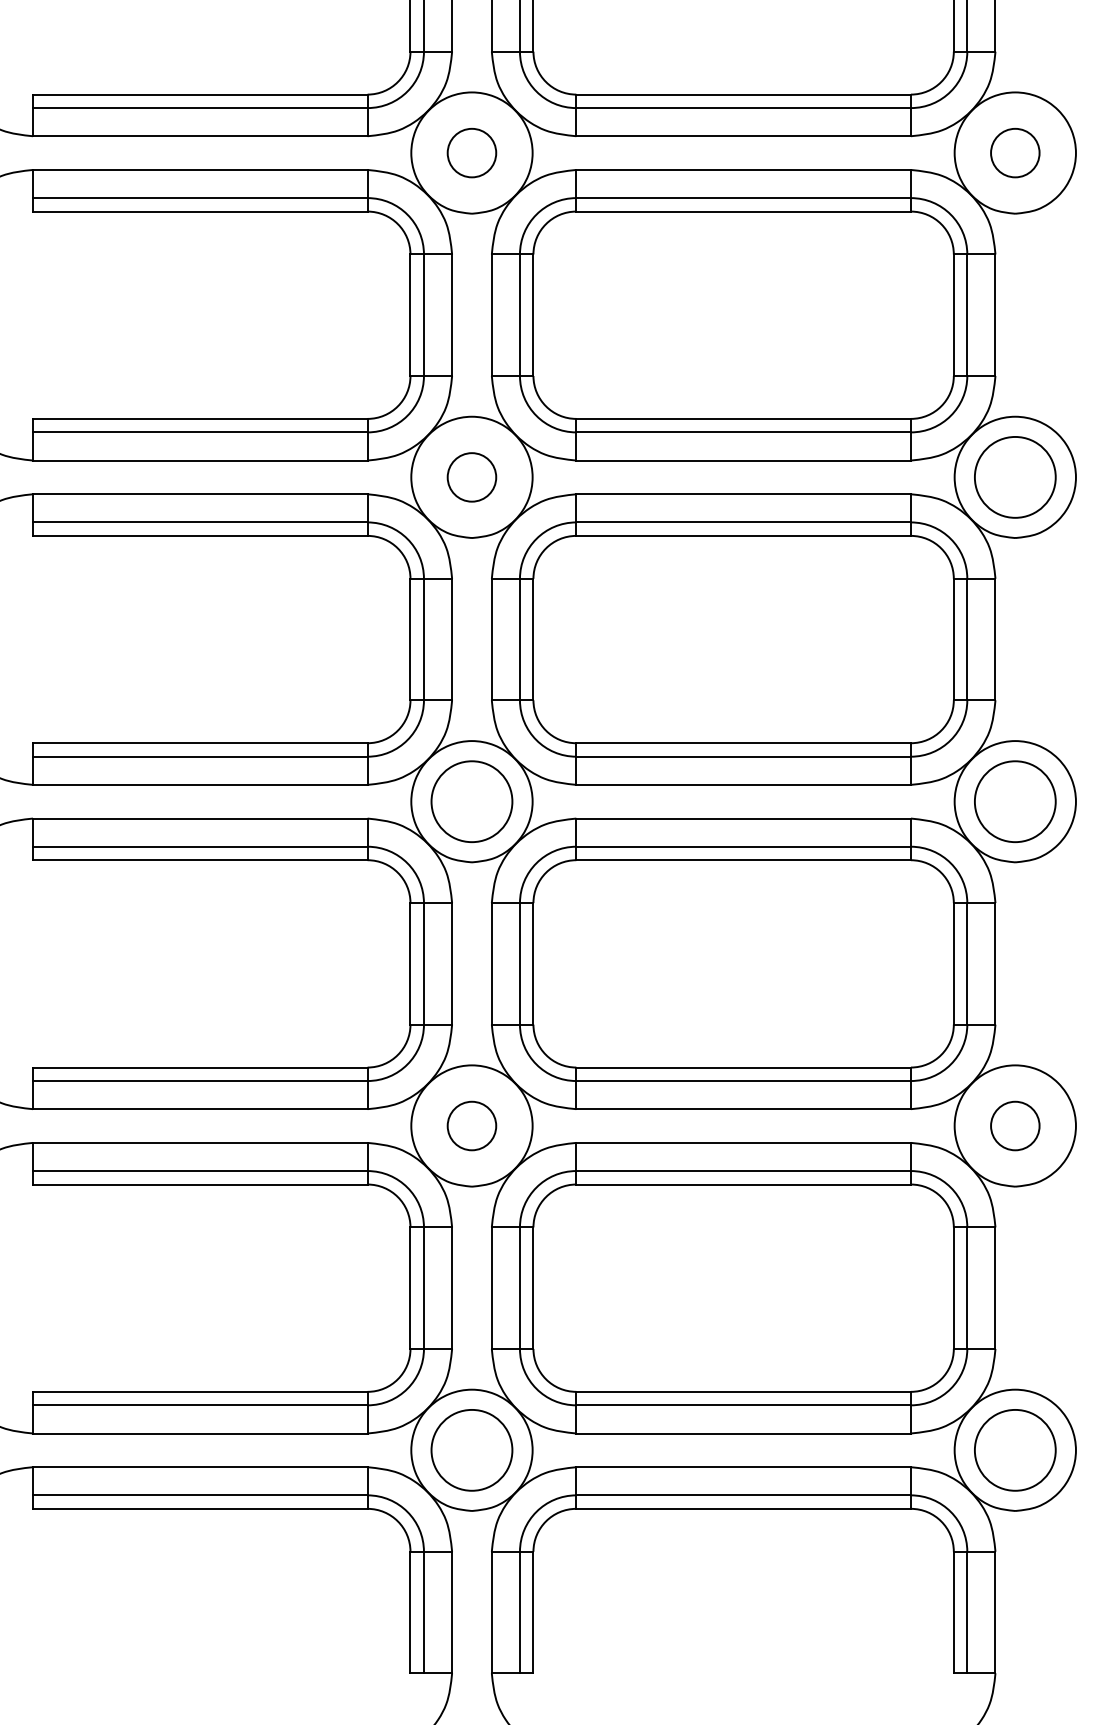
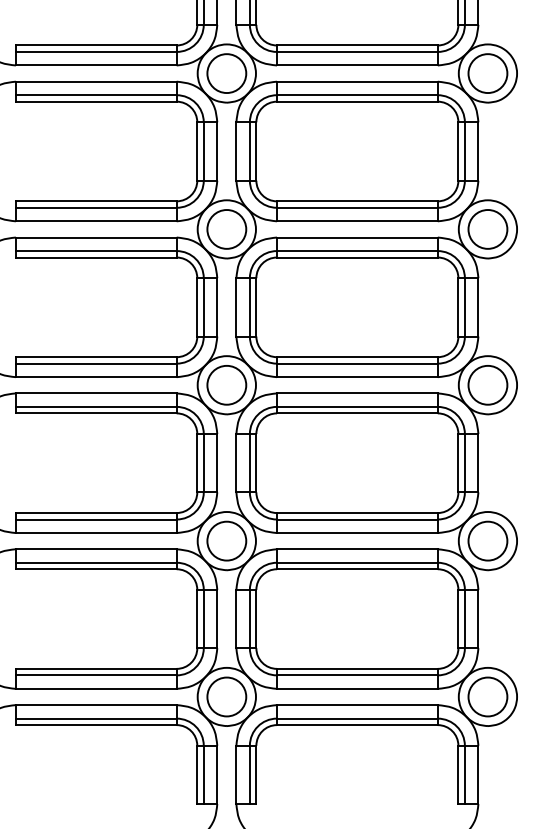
circle: (471, 152) -> (226, 73), size x1.67
circle: (1014, 152) -> (487, 73), size x1.67
circle: (471, 477) -> (226, 229), size x1.67
circle: (471, 1124) -> (226, 540), size x1.67
circle: (1014, 1124) -> (487, 540), size x1.67

